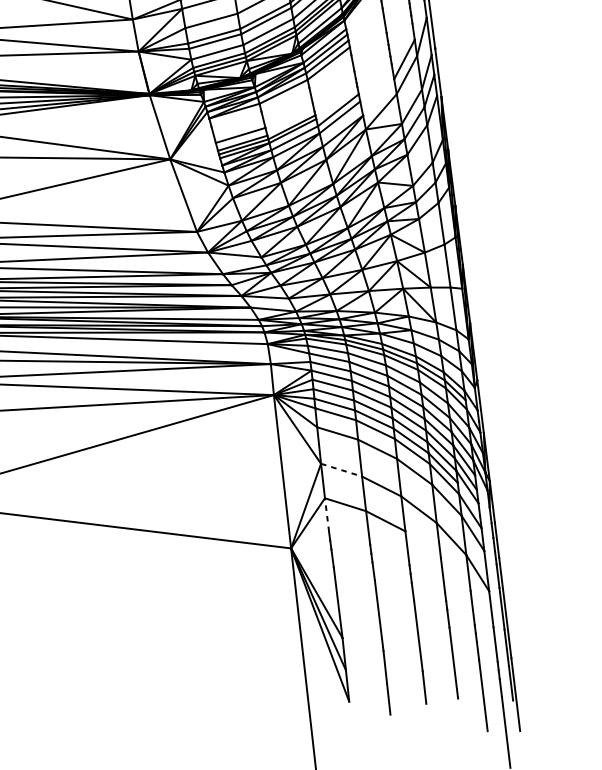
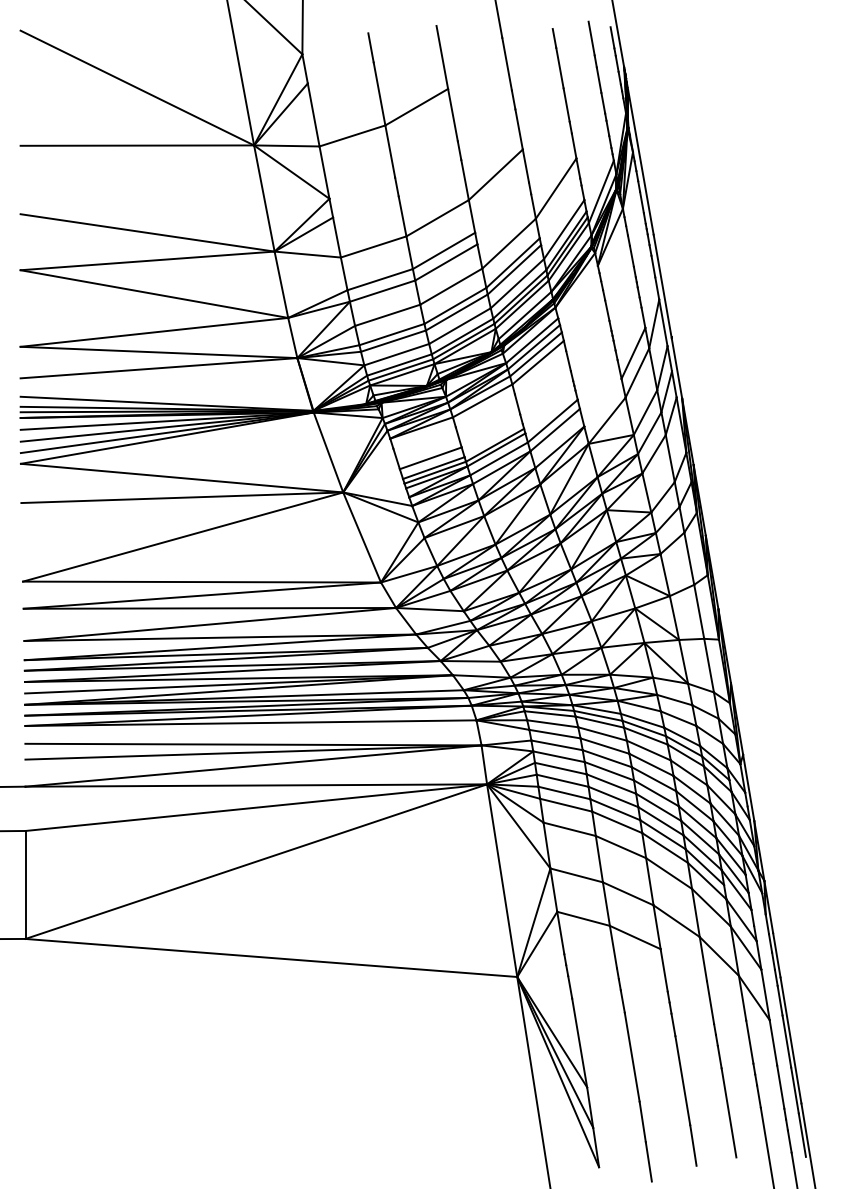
line: (342, 470) -> (577, 875), dashed -> solid
line: (326, 515) -> (560, 933), dashed -> solid

